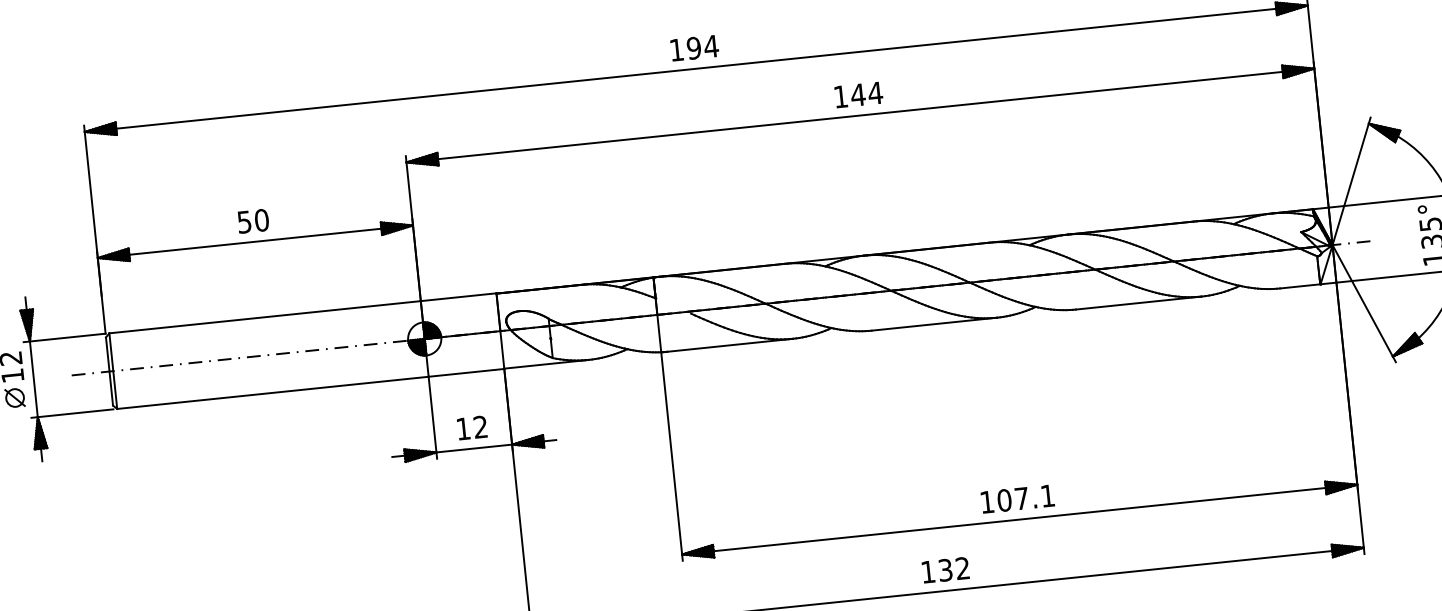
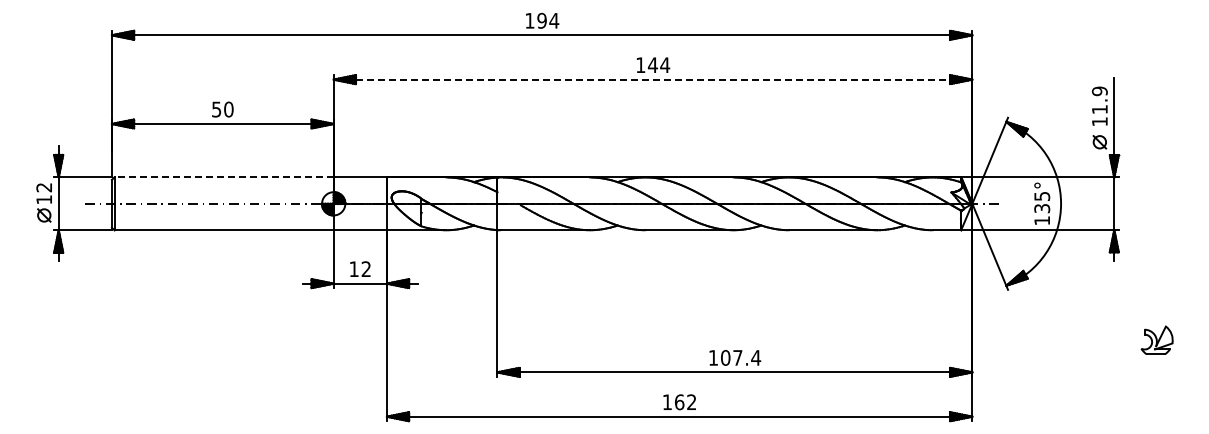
line: (861, 115) -> (653, 79), solid -> dashed
line: (265, 317) -> (224, 177), solid -> dashed
text: (1048, 495) -> (756, 357), 107.1 -> 107.4
text: (945, 570) -> (679, 402), 132 -> 162

